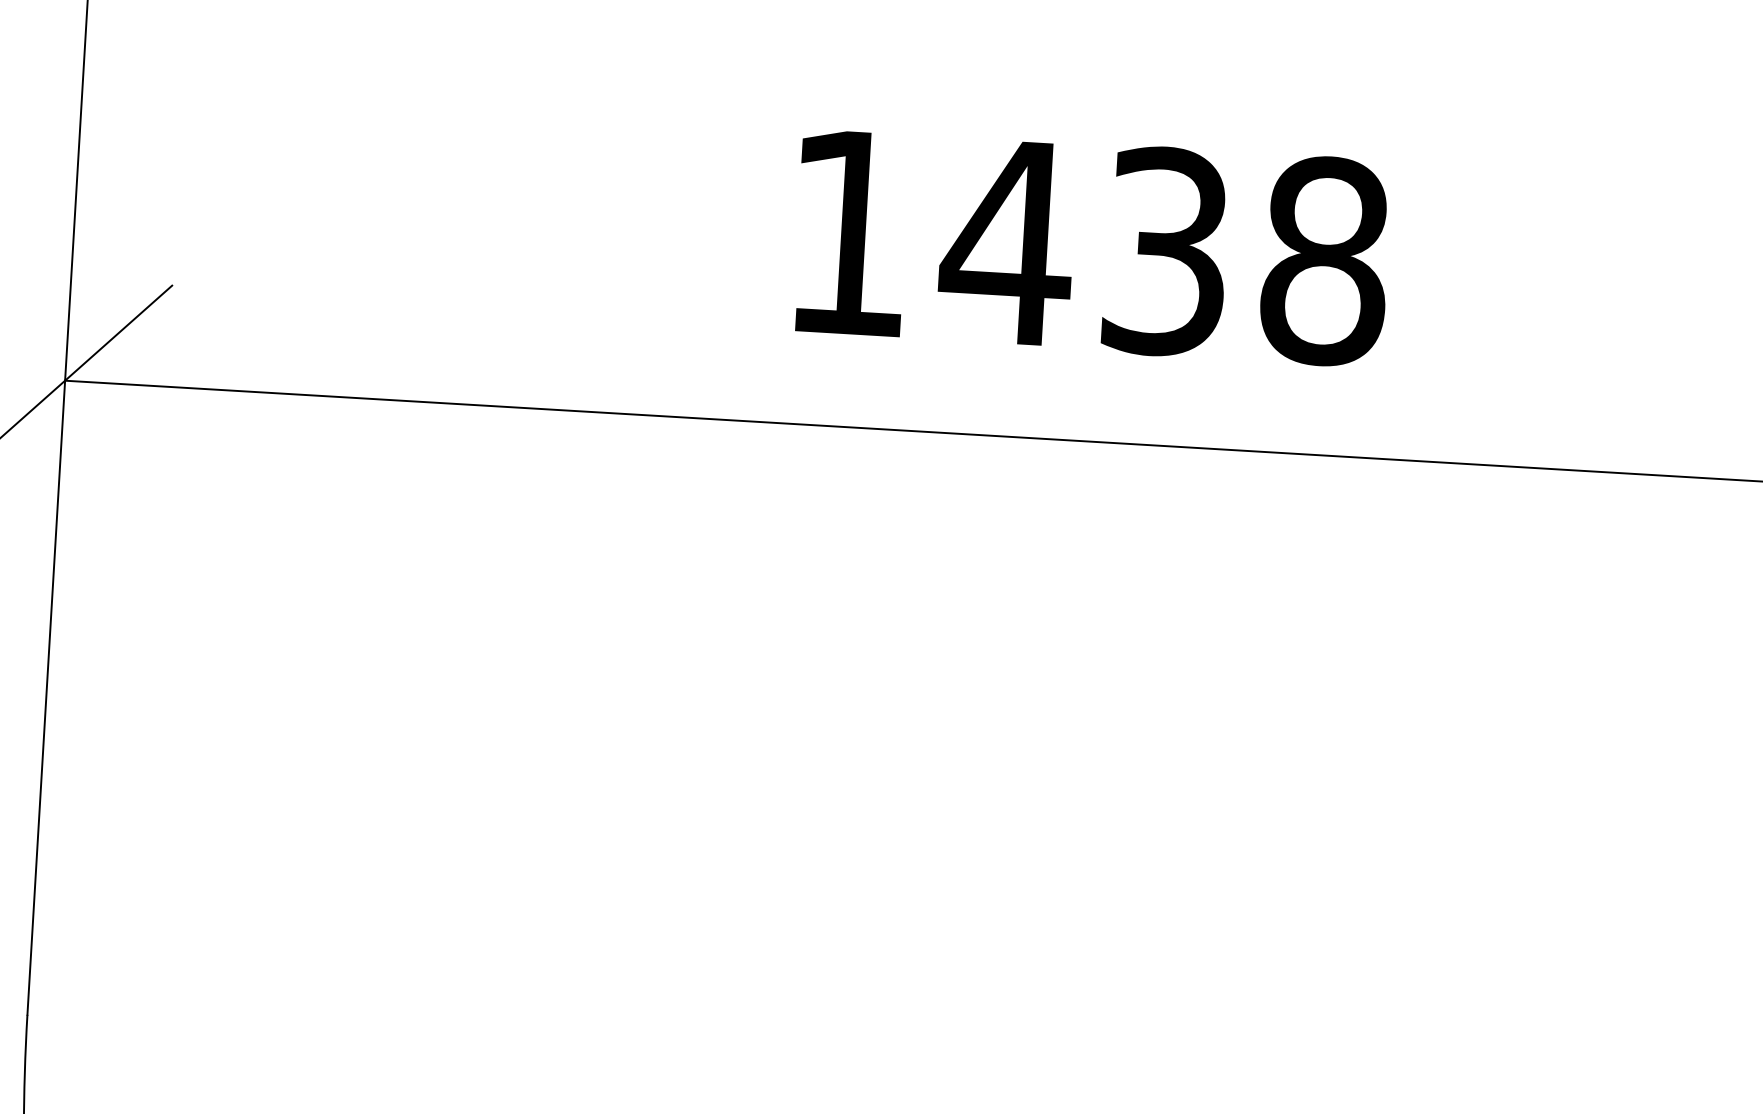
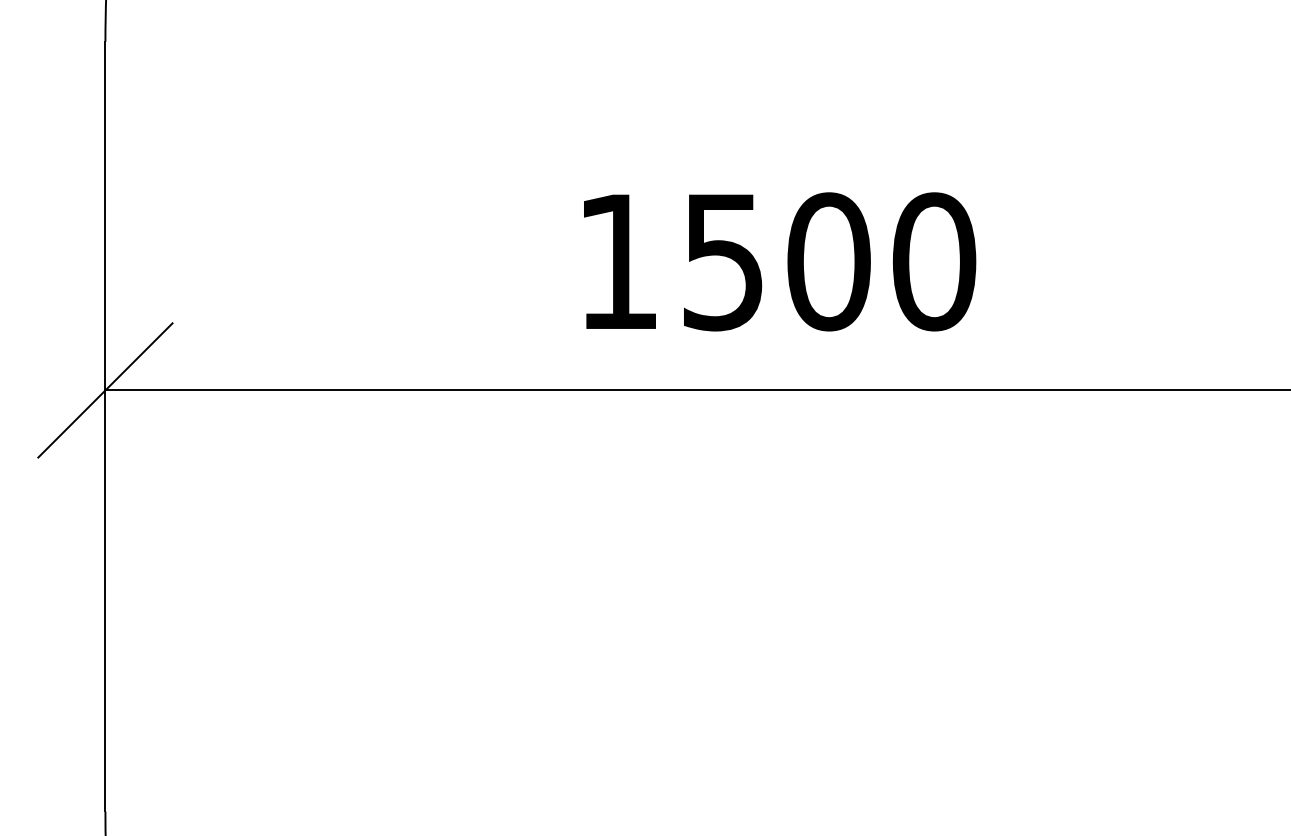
text: (1164, 251) -> (827, 261), 1438 -> 1500

